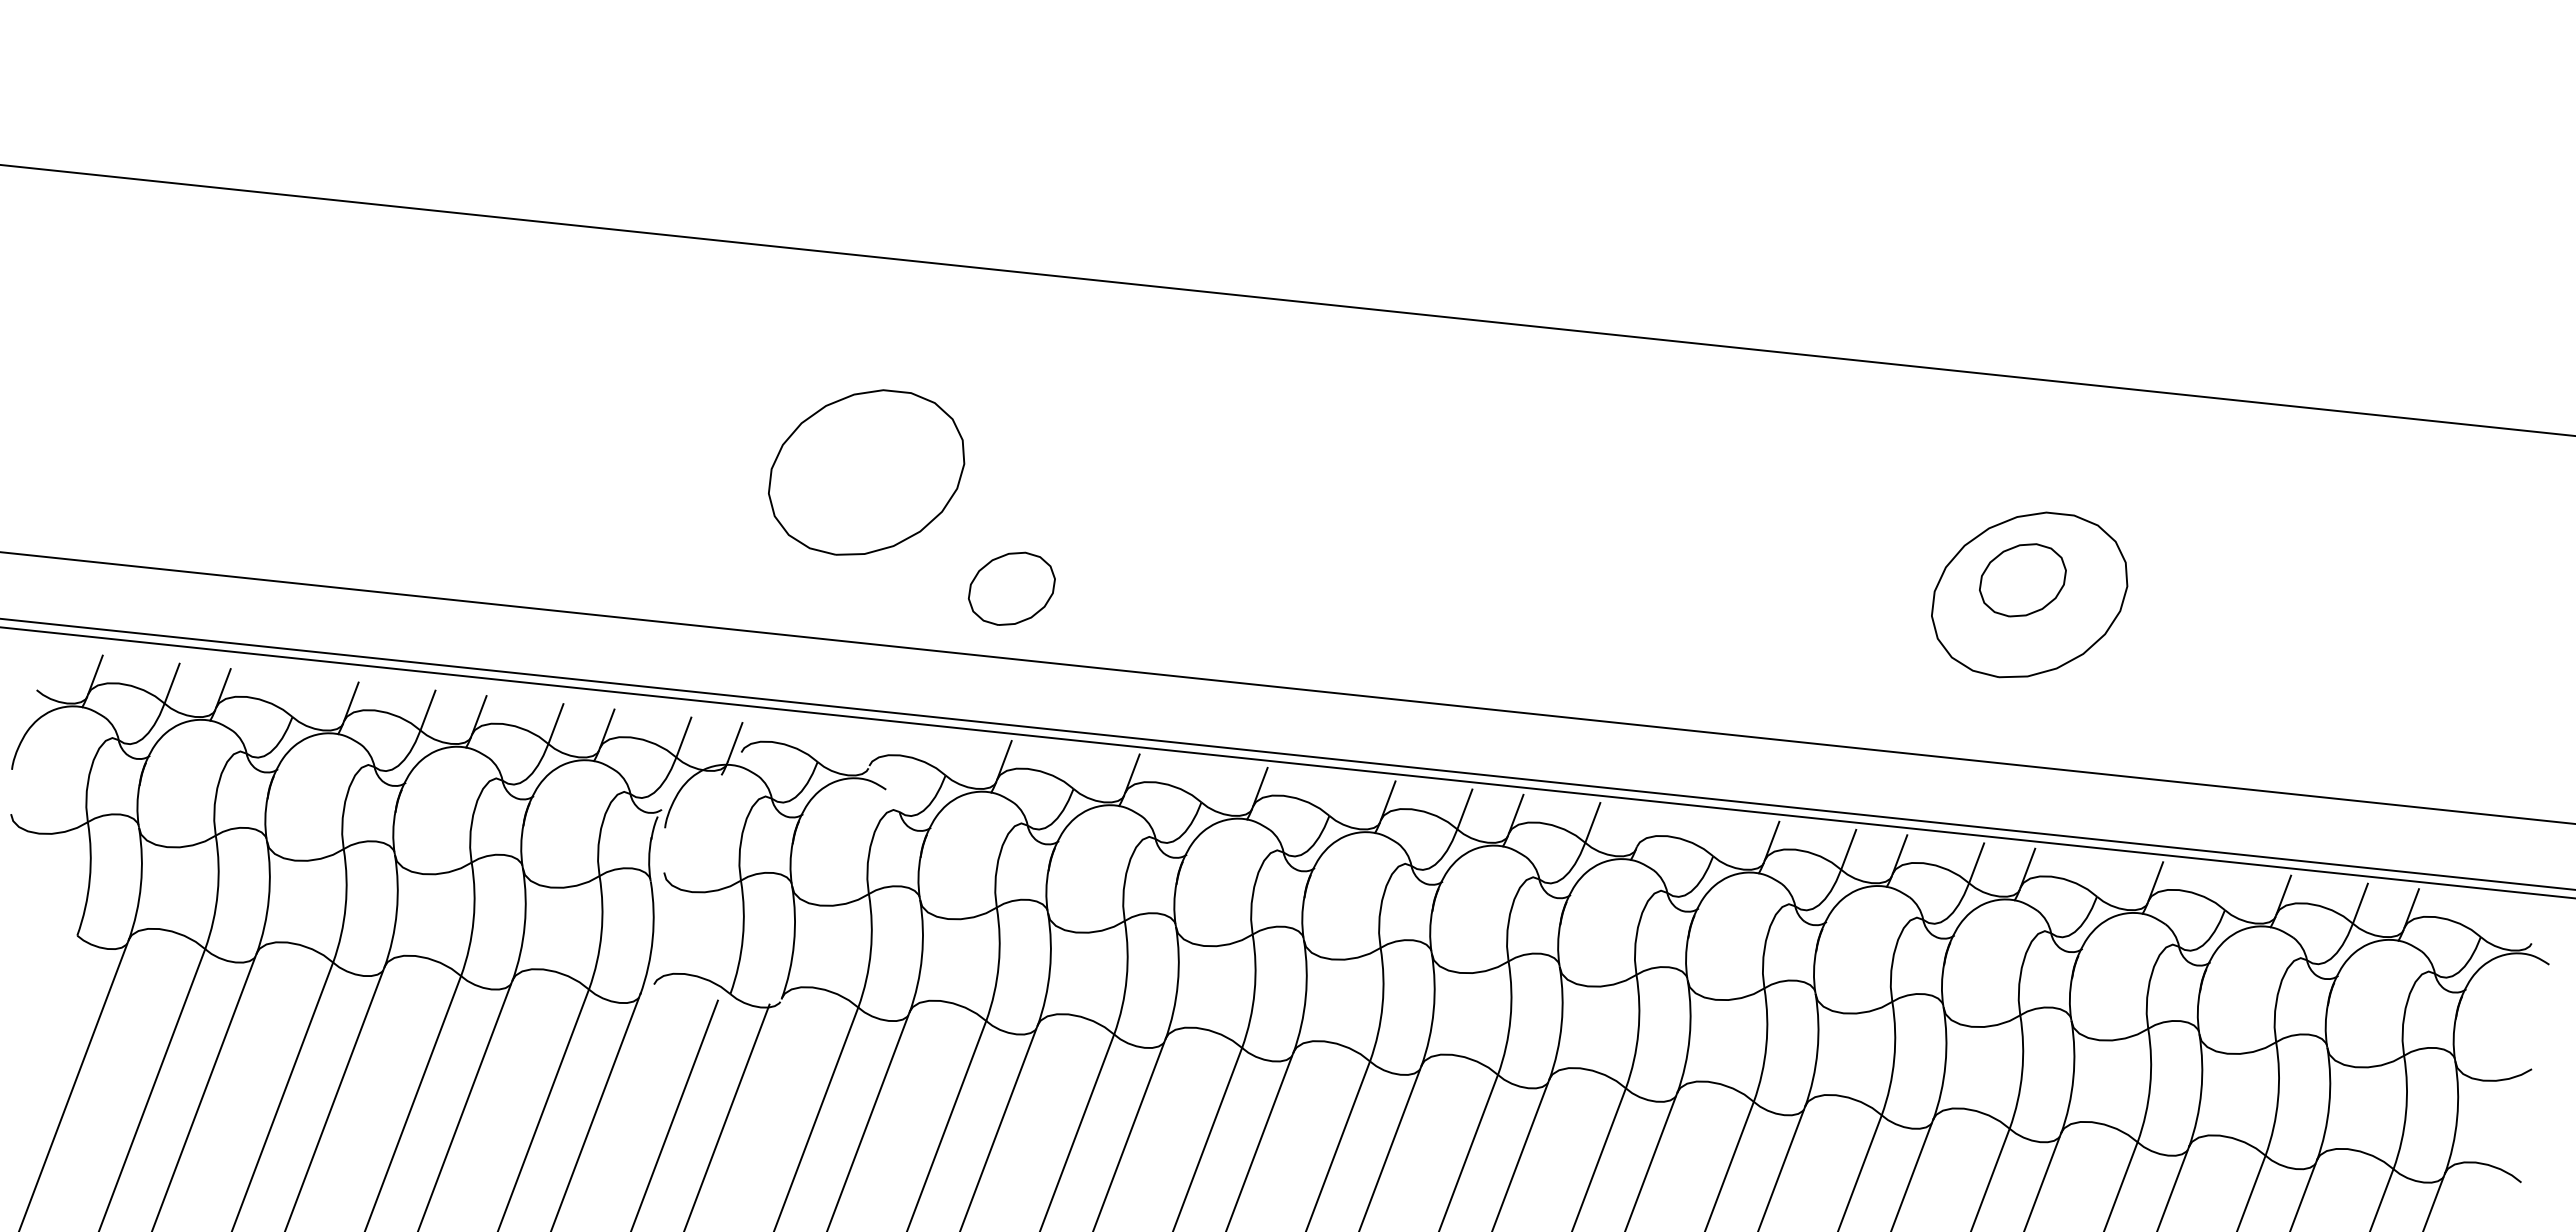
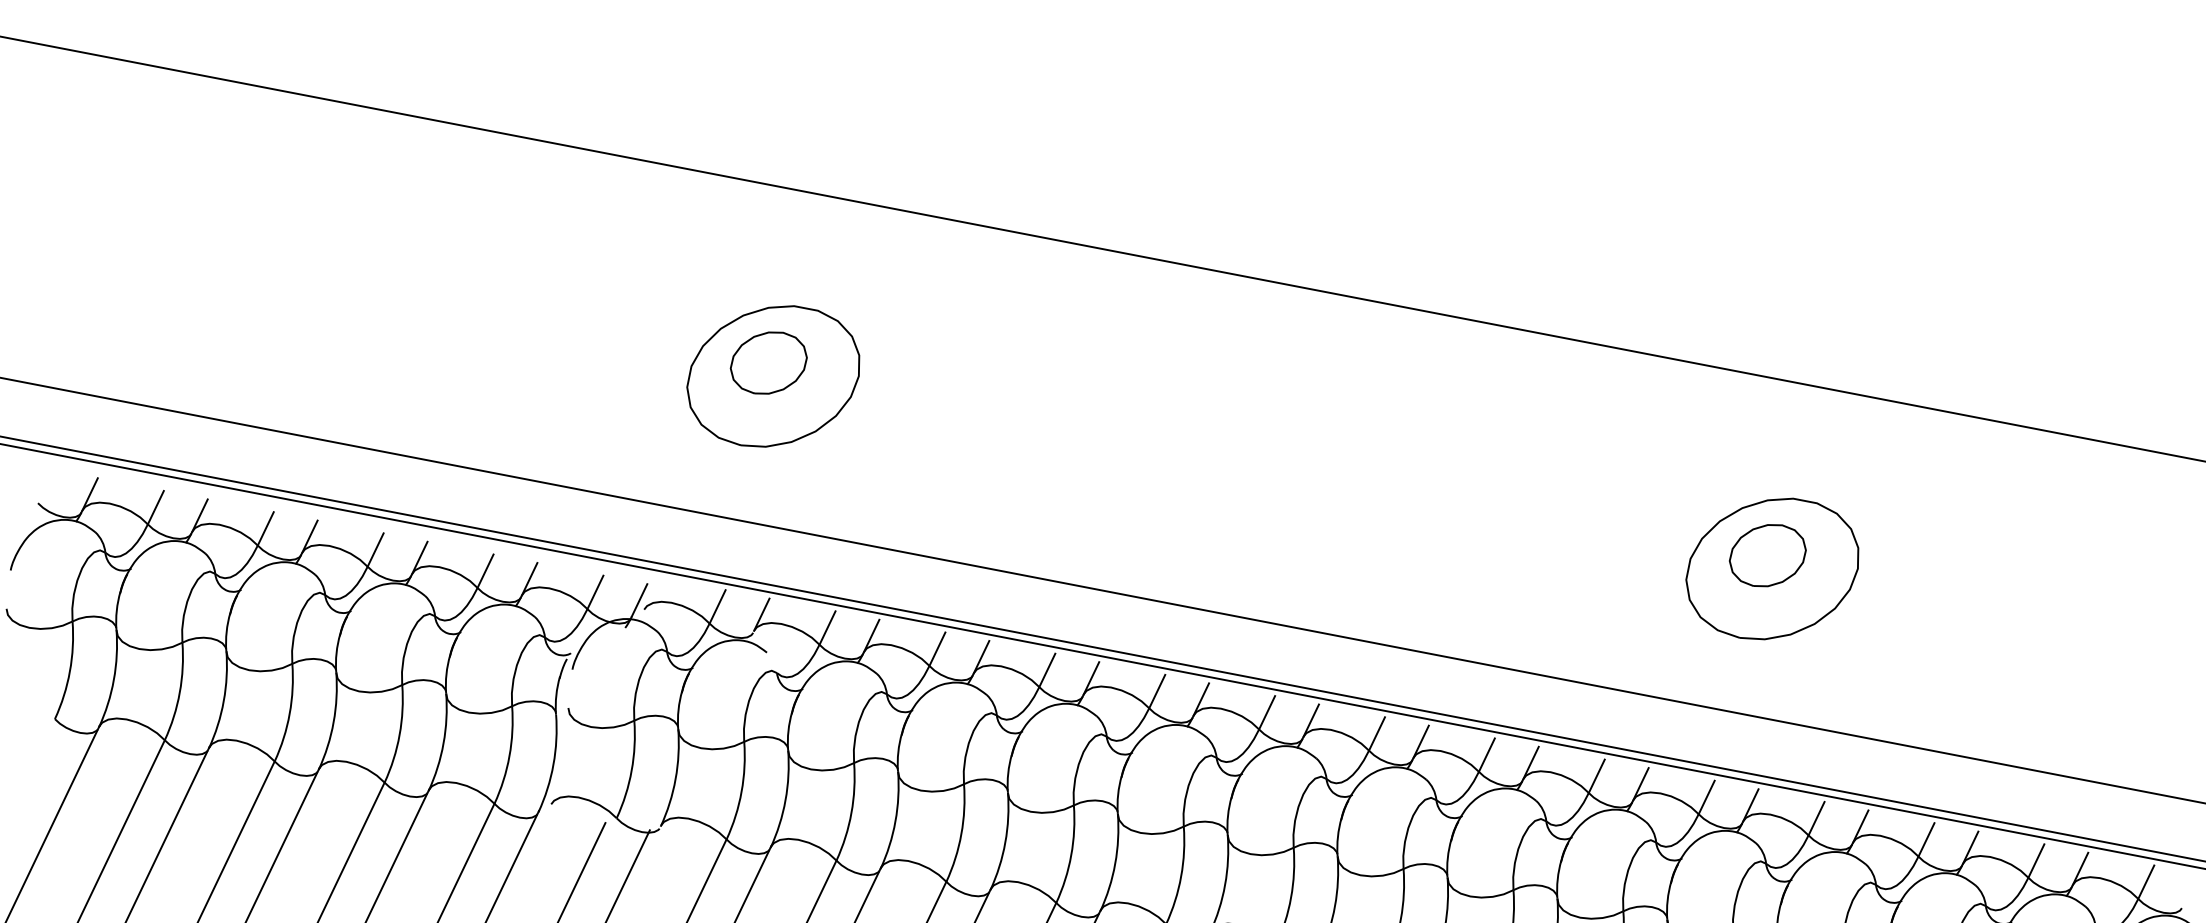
part: (1011, 588) -> (768, 362), moved
line: (299, 697) -> (265, 529), added
line: (824, 742) -> (716, 607), added
line: (876, 746) -> (761, 614), added
line: (952, 755) -> (826, 627), added
line: (1080, 768) -> (936, 648), added
line: (1208, 782) -> (1046, 670), added
line: (1336, 795) -> (1156, 691), added
line: (1643, 827) -> (1420, 741), added
line: (1720, 836) -> (1486, 755), added
line: (2104, 876) -> (1816, 818), added
line: (2231, 890) -> (1925, 840), added
line: (2487, 917) -> (2145, 882), added

